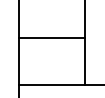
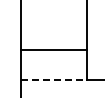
line: (51, 37) -> (53, 49), moved
line: (52, 84) -> (54, 79), solid -> dashed

